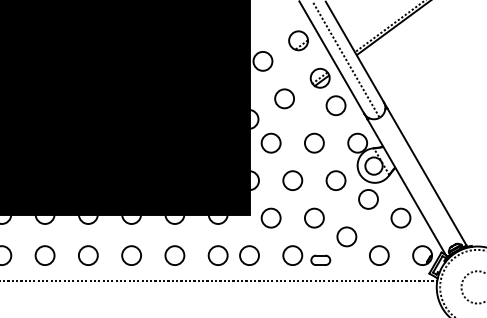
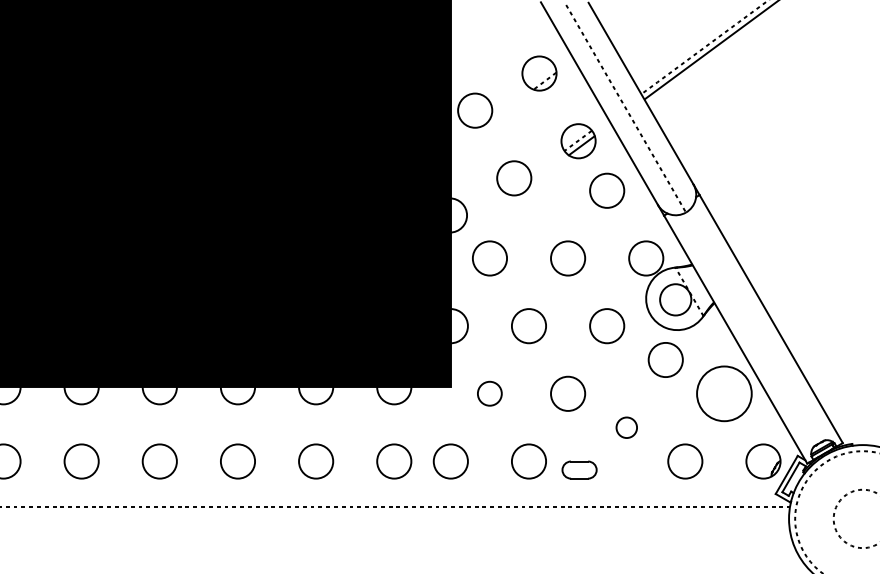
circle: (270, 217) -> (488, 392), size x0.7
circle: (400, 217) -> (723, 392), size x1.6
circle: (346, 236) -> (626, 426), size x0.6

